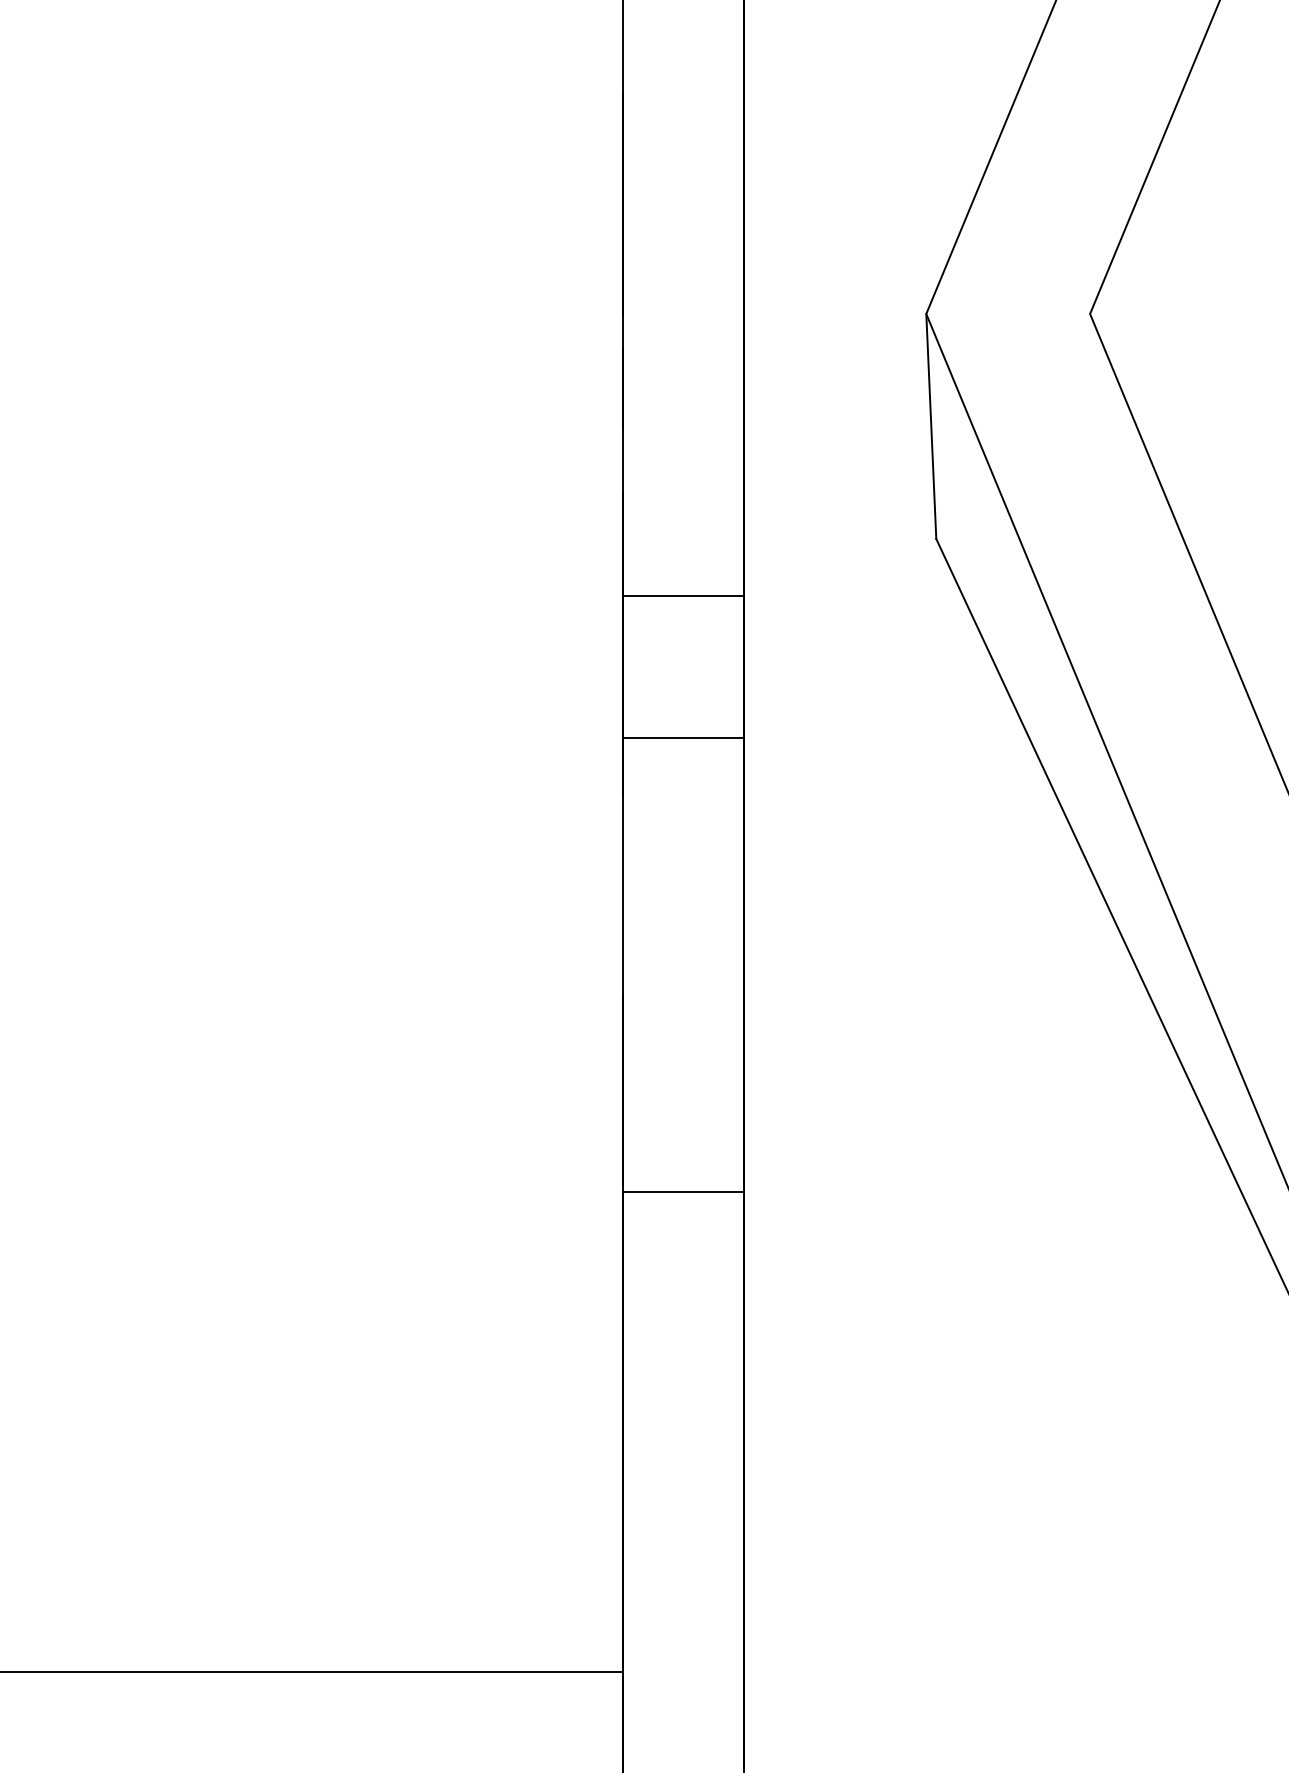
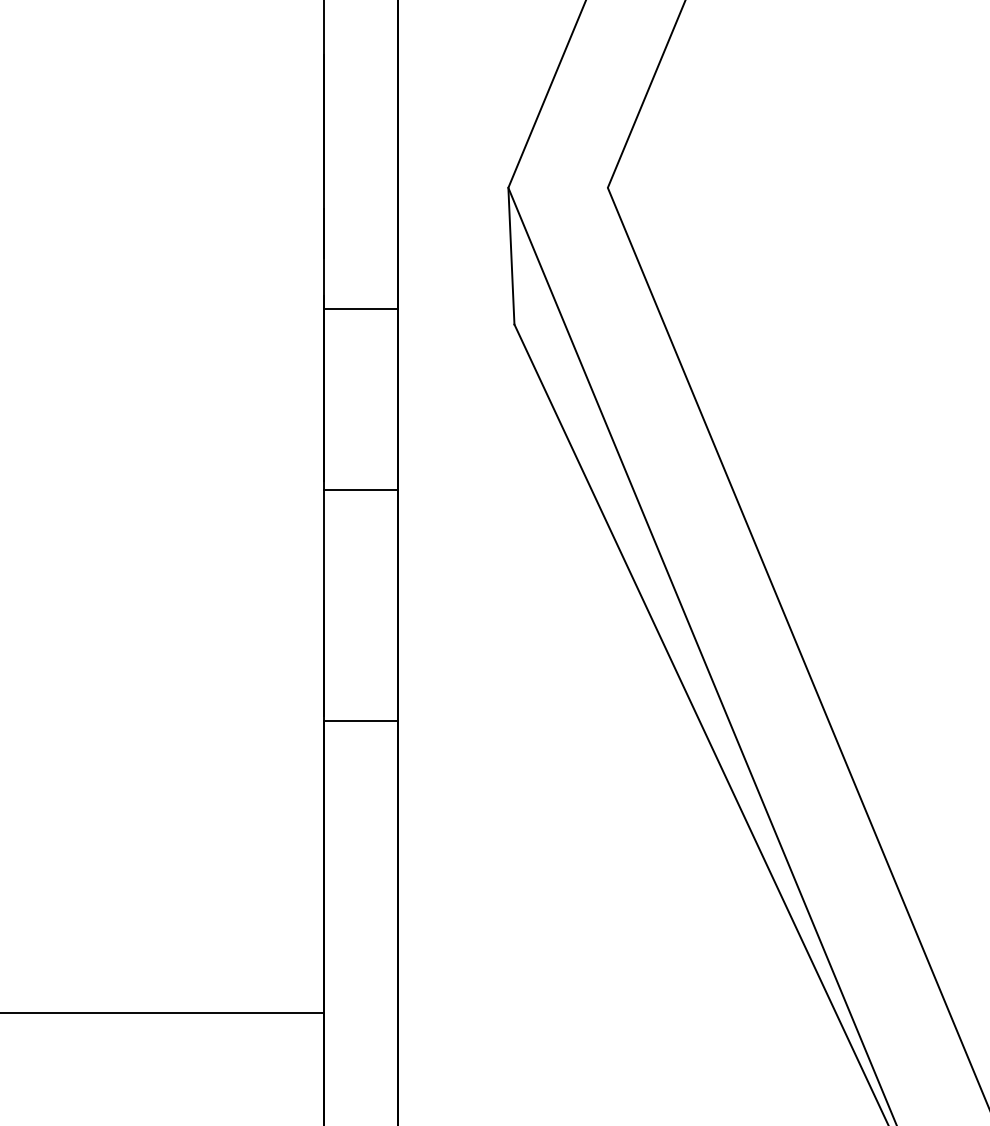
line: (682, 595) -> (360, 308), moved
line: (682, 738) -> (360, 490), moved

